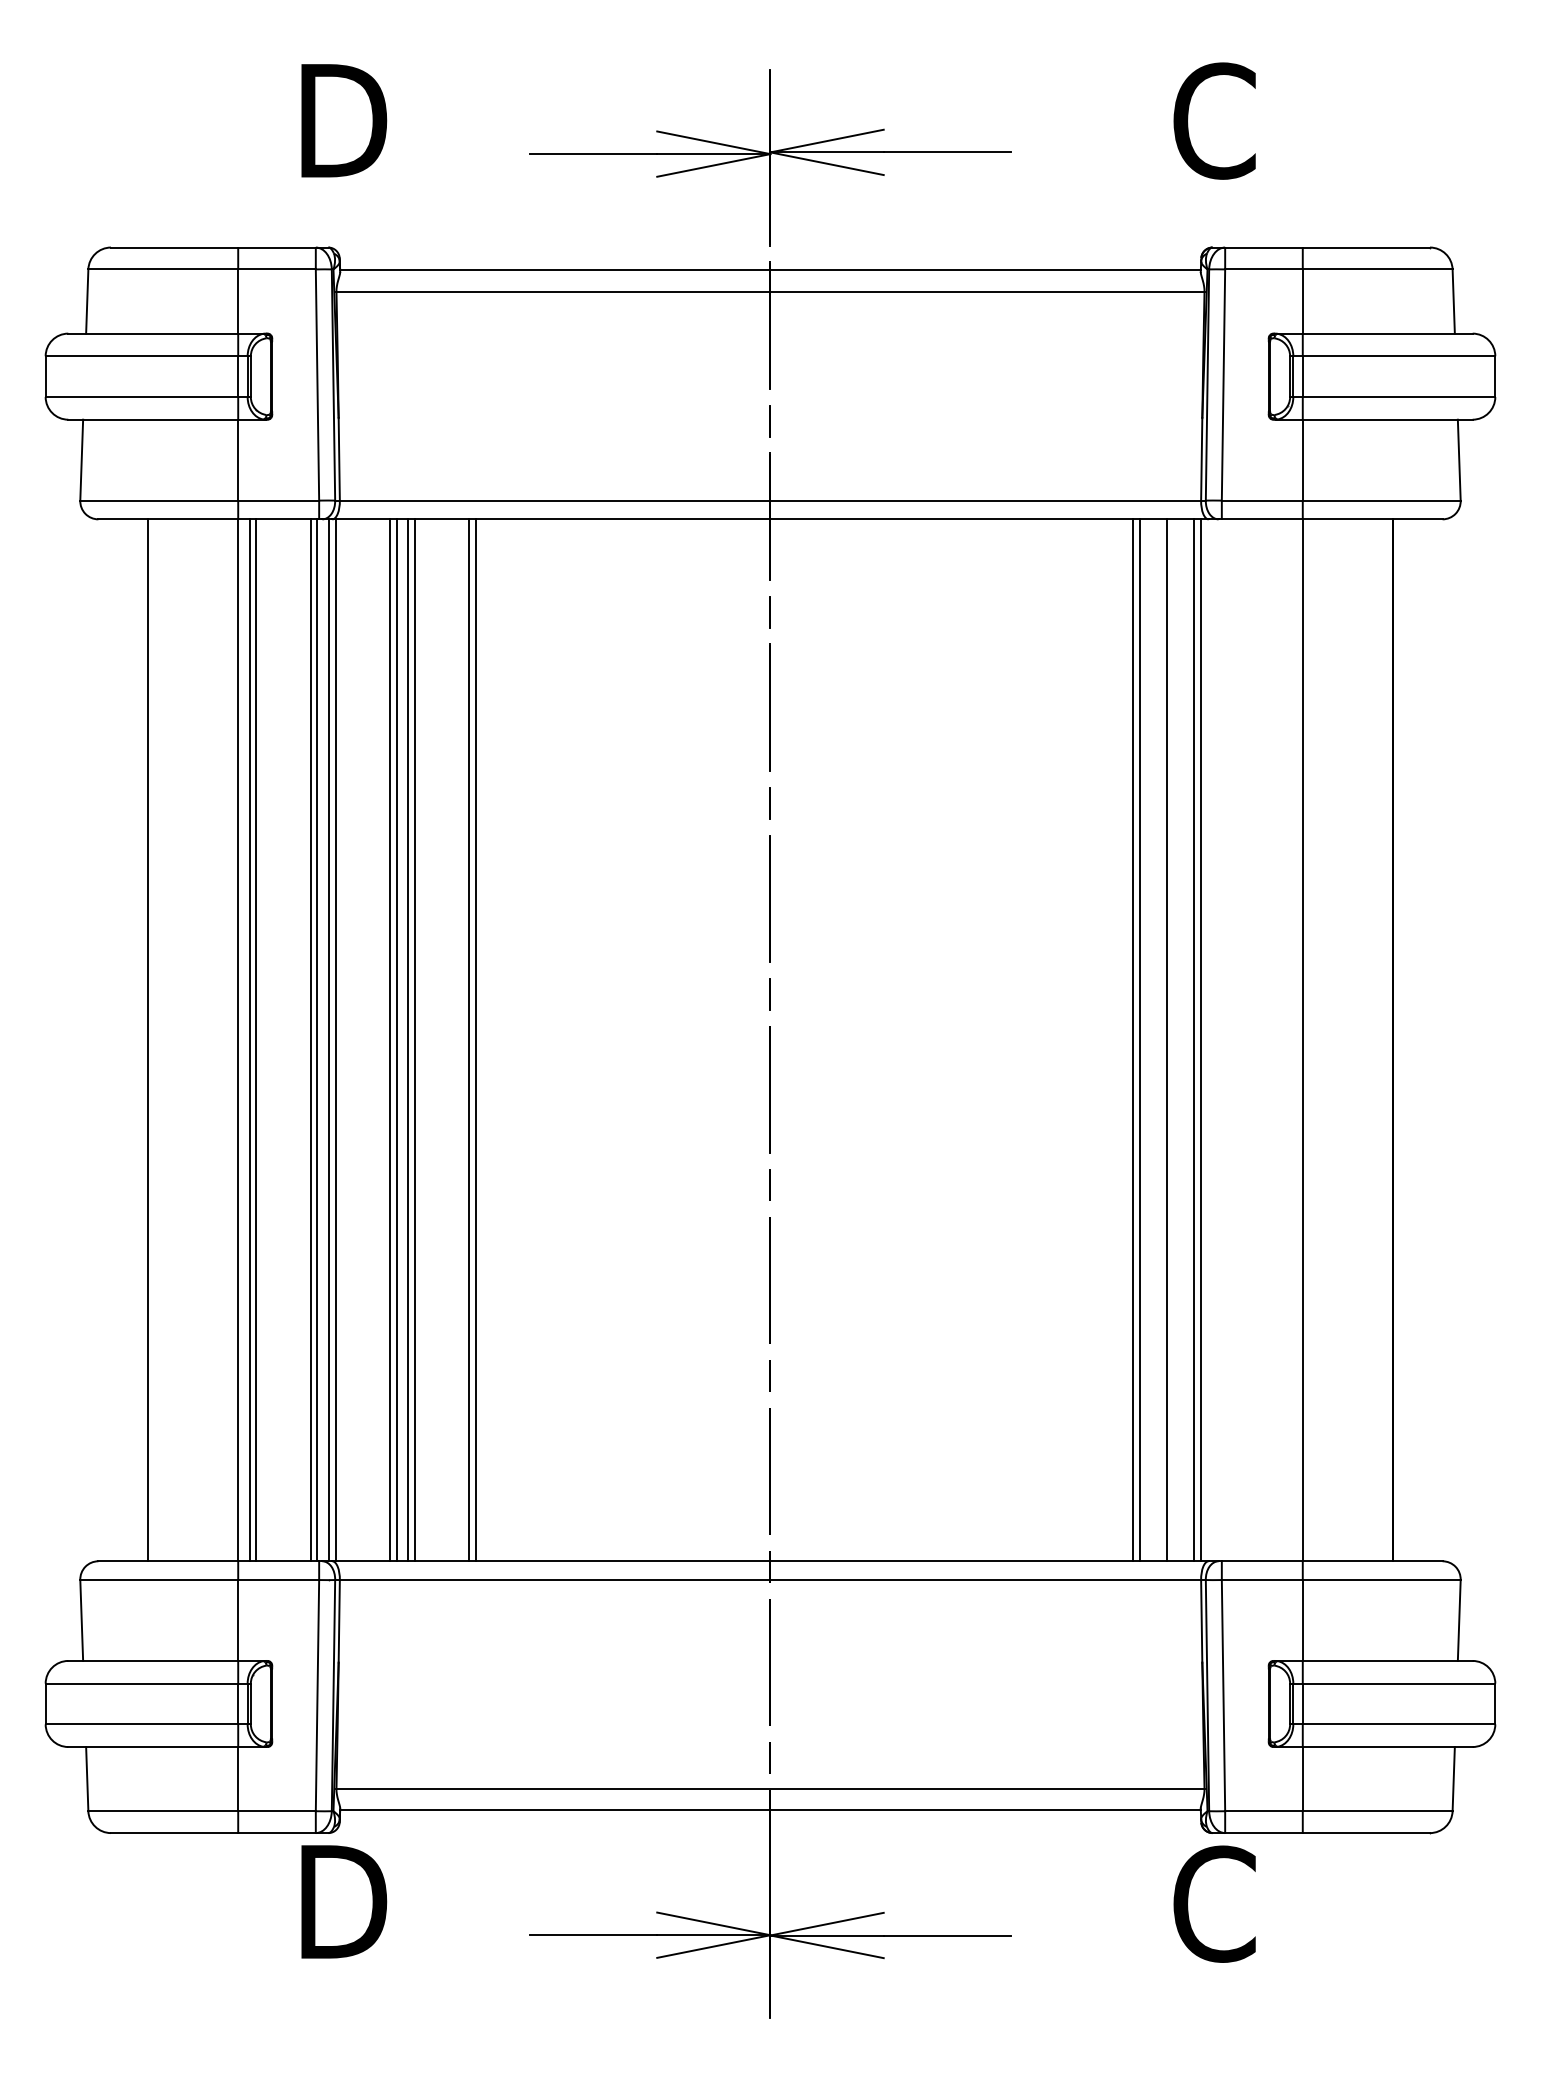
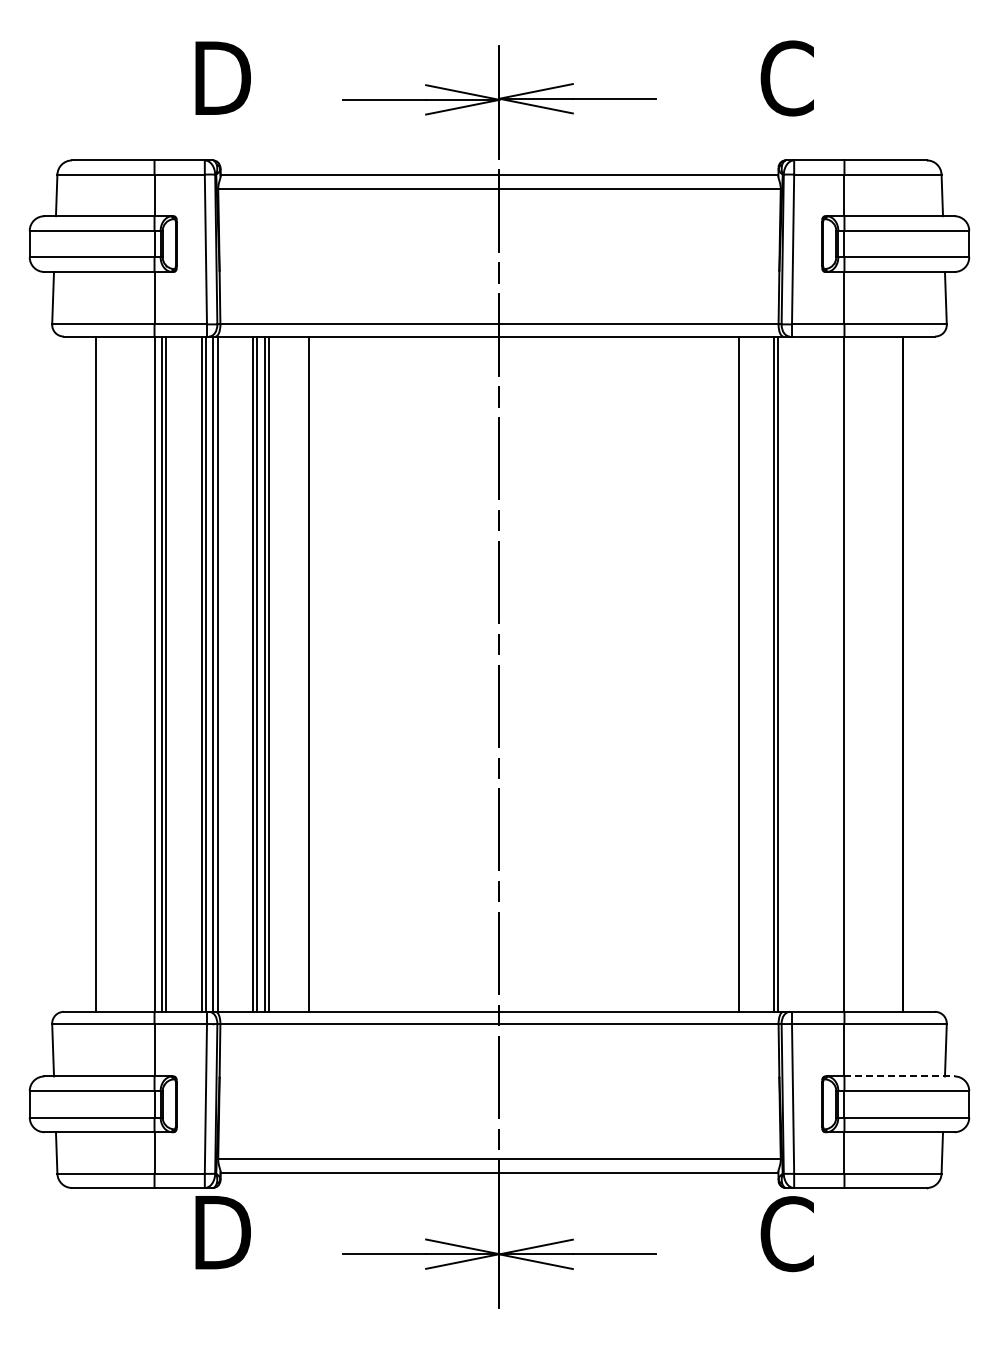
line: (469, 1039) -> (304, 673), removed
line: (1133, 1039) -> (734, 673), removed
line: (1167, 1039) -> (756, 673), removed
line: (1389, 1661) -> (900, 1076), solid -> dashed

